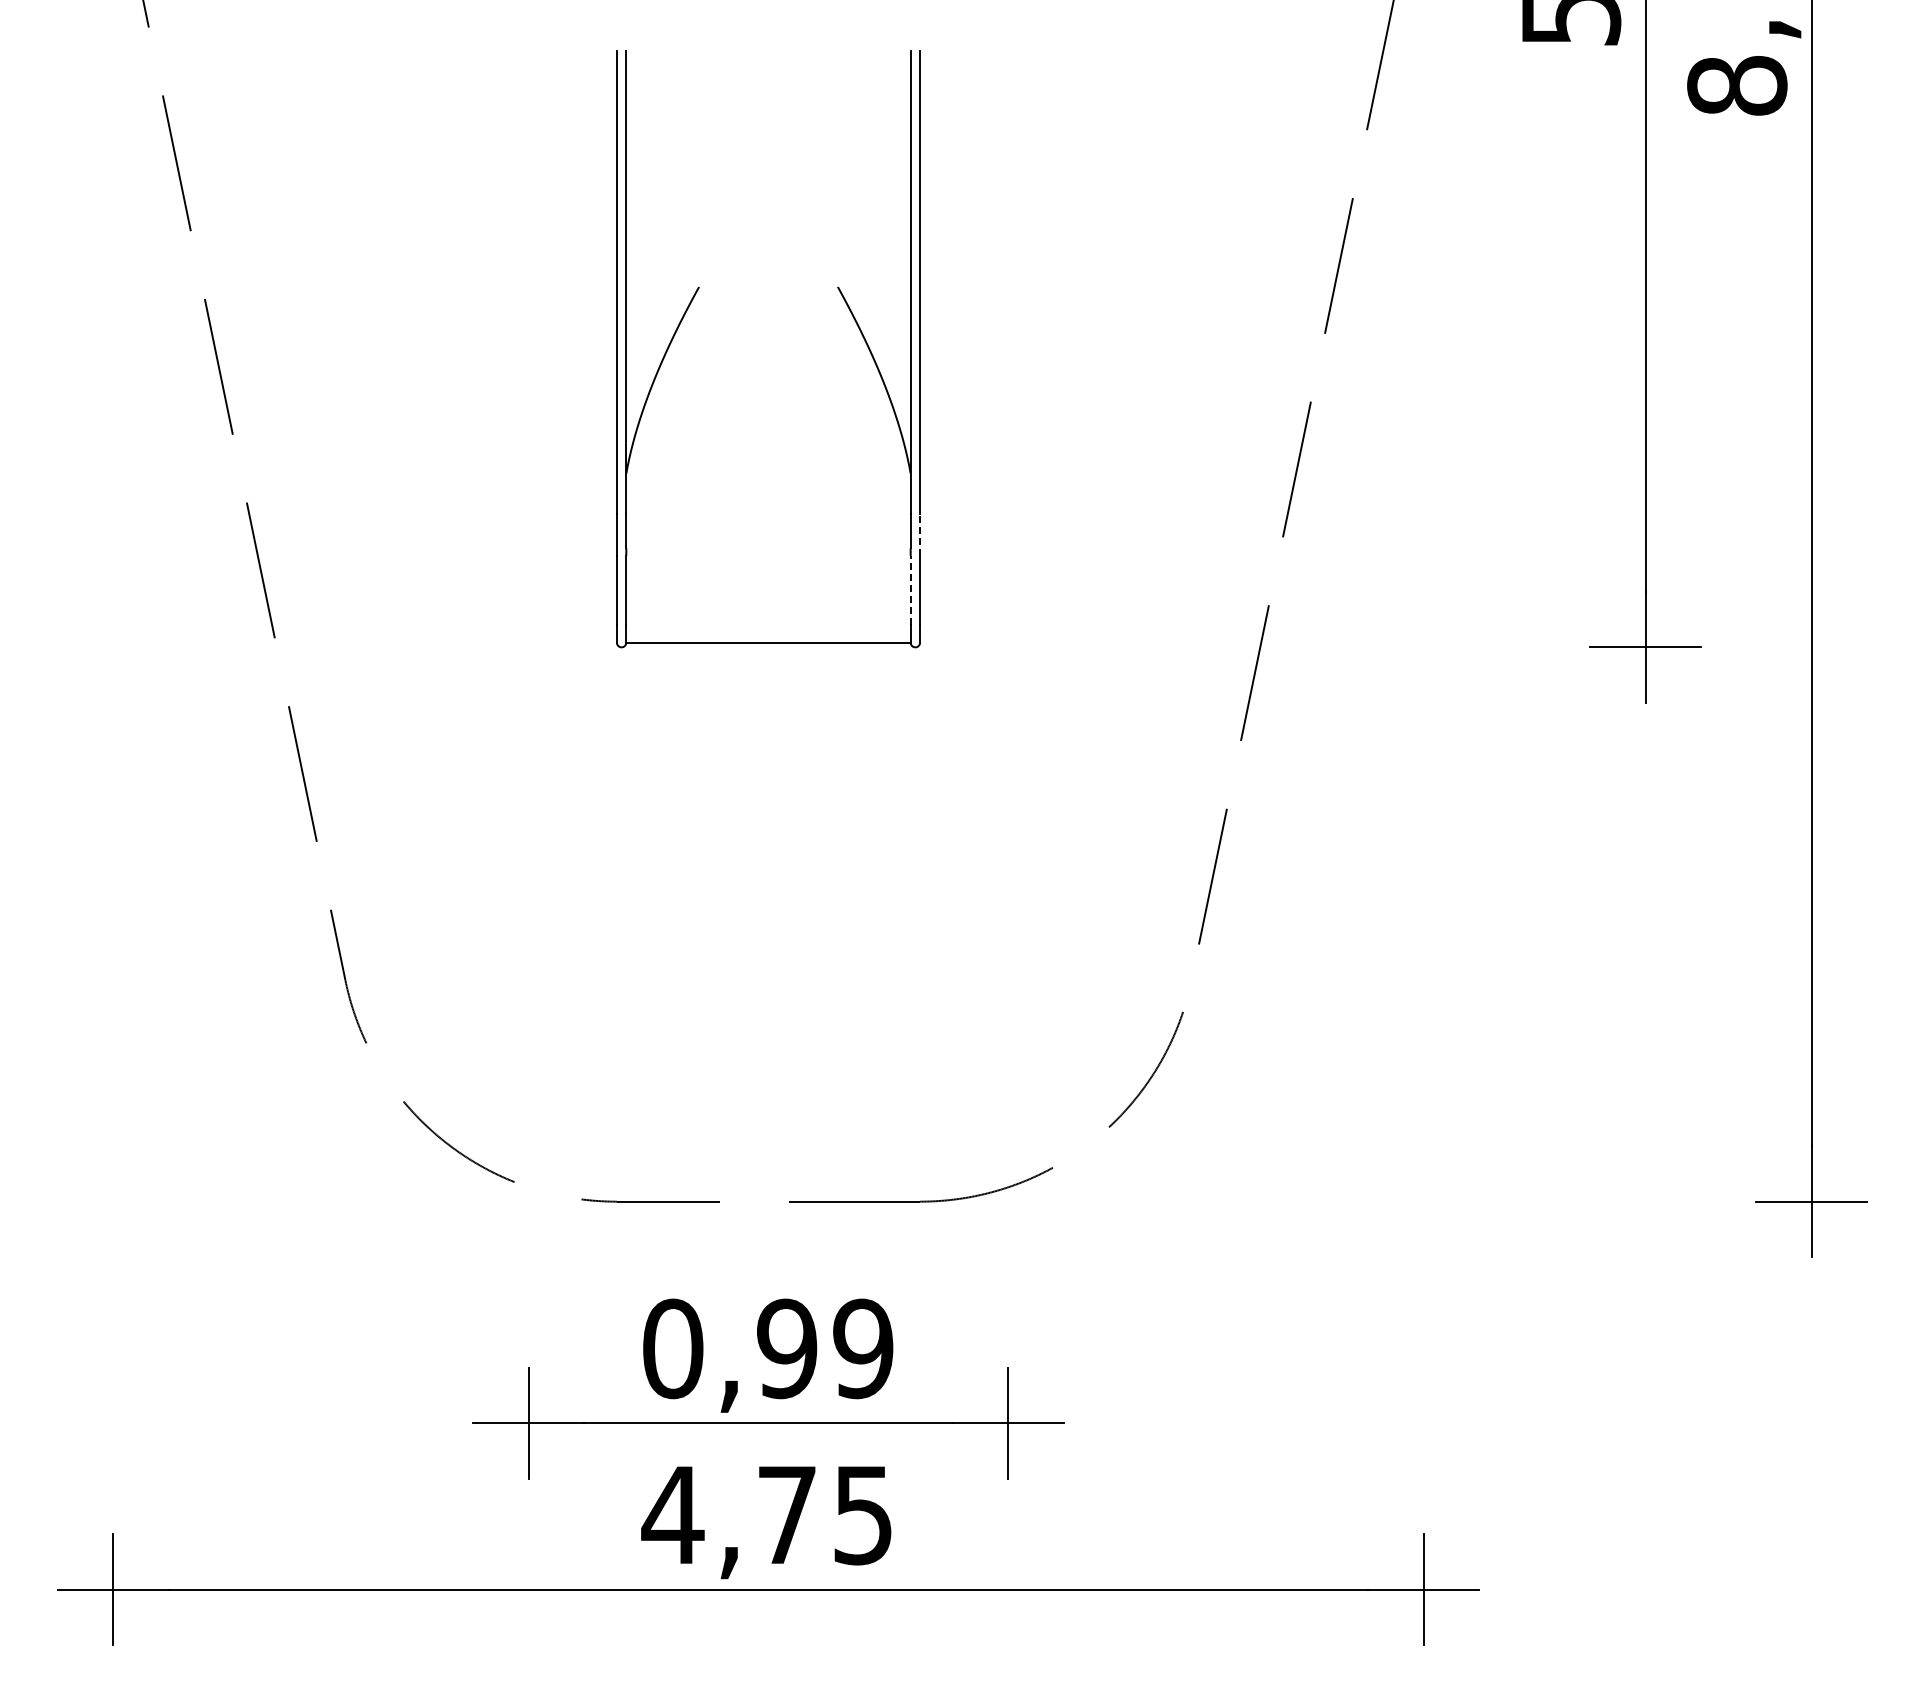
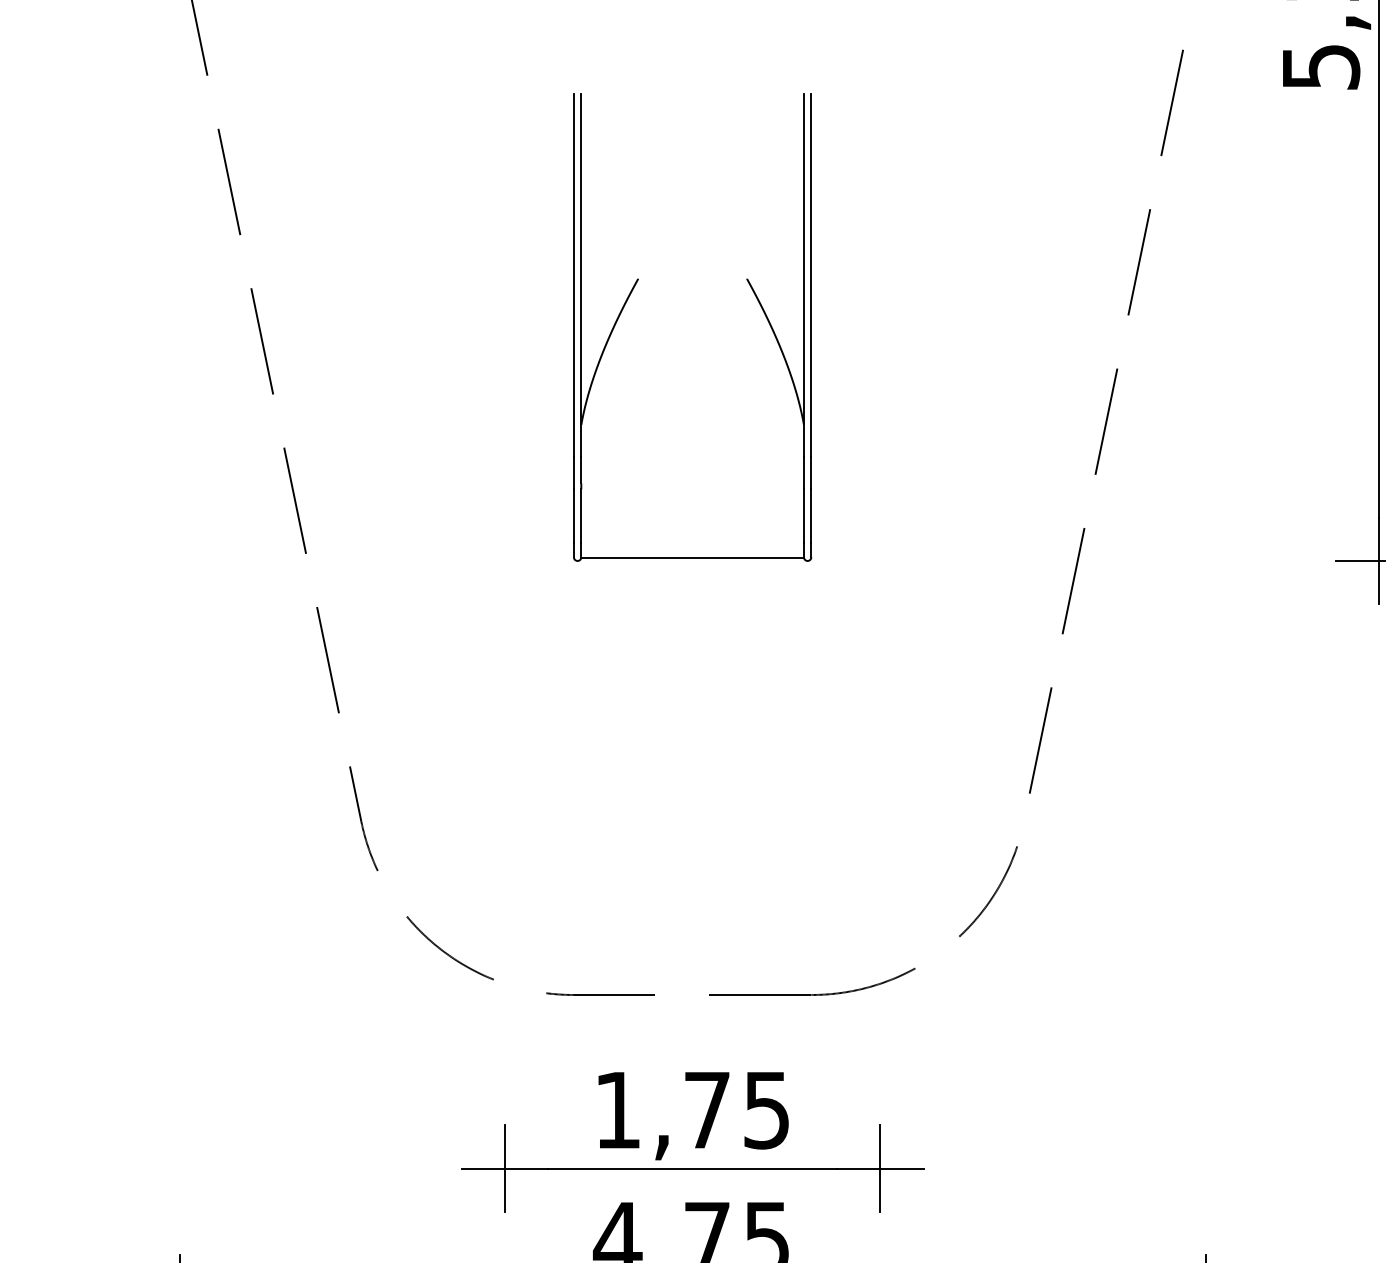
line: (920, 535) -> (811, 473), dashed -> solid
line: (910, 590) -> (803, 516), dashed -> solid
text: (768, 1348) -> (692, 1109), 0,99 -> 1,75

